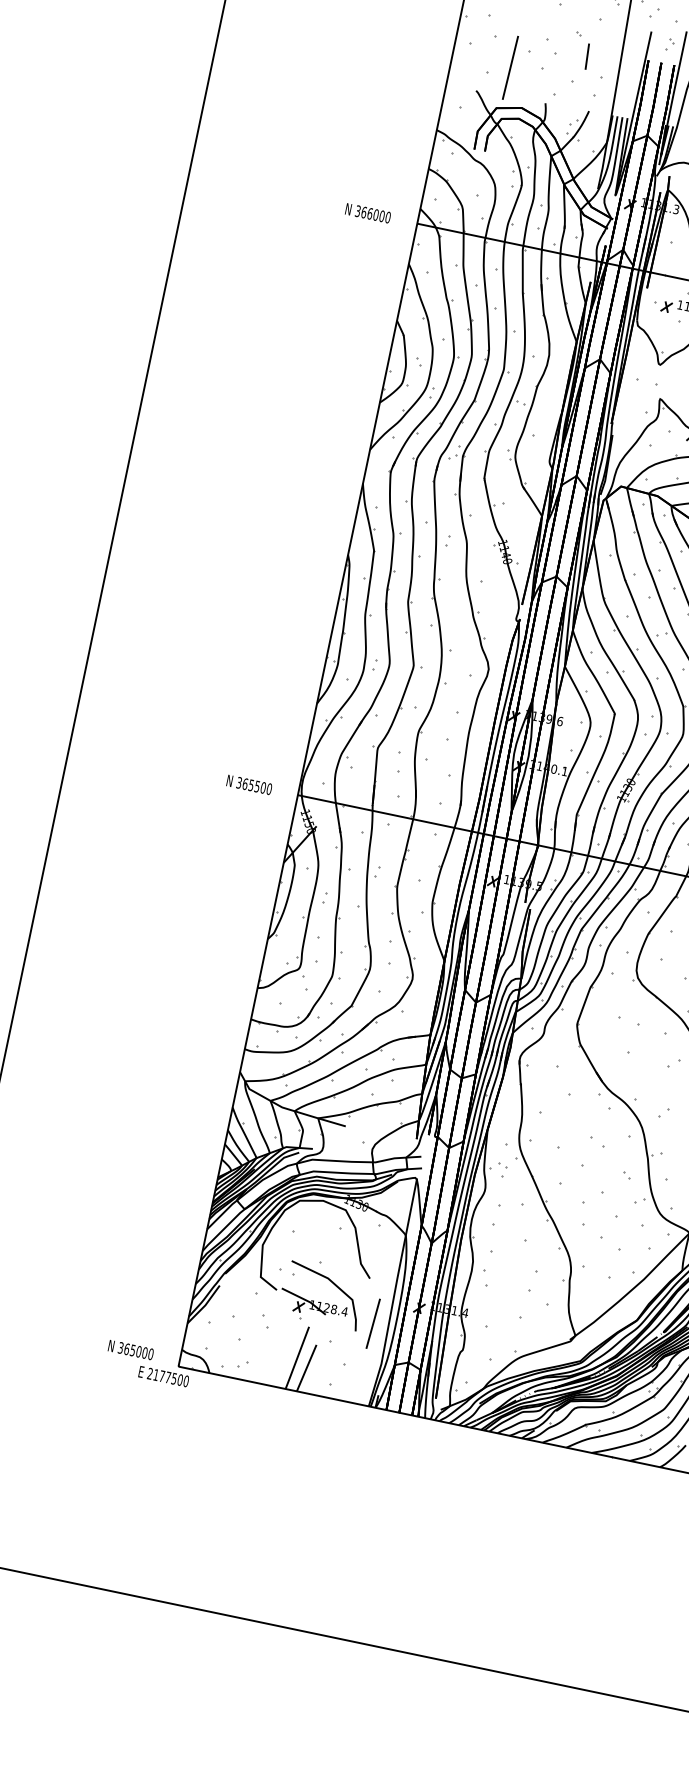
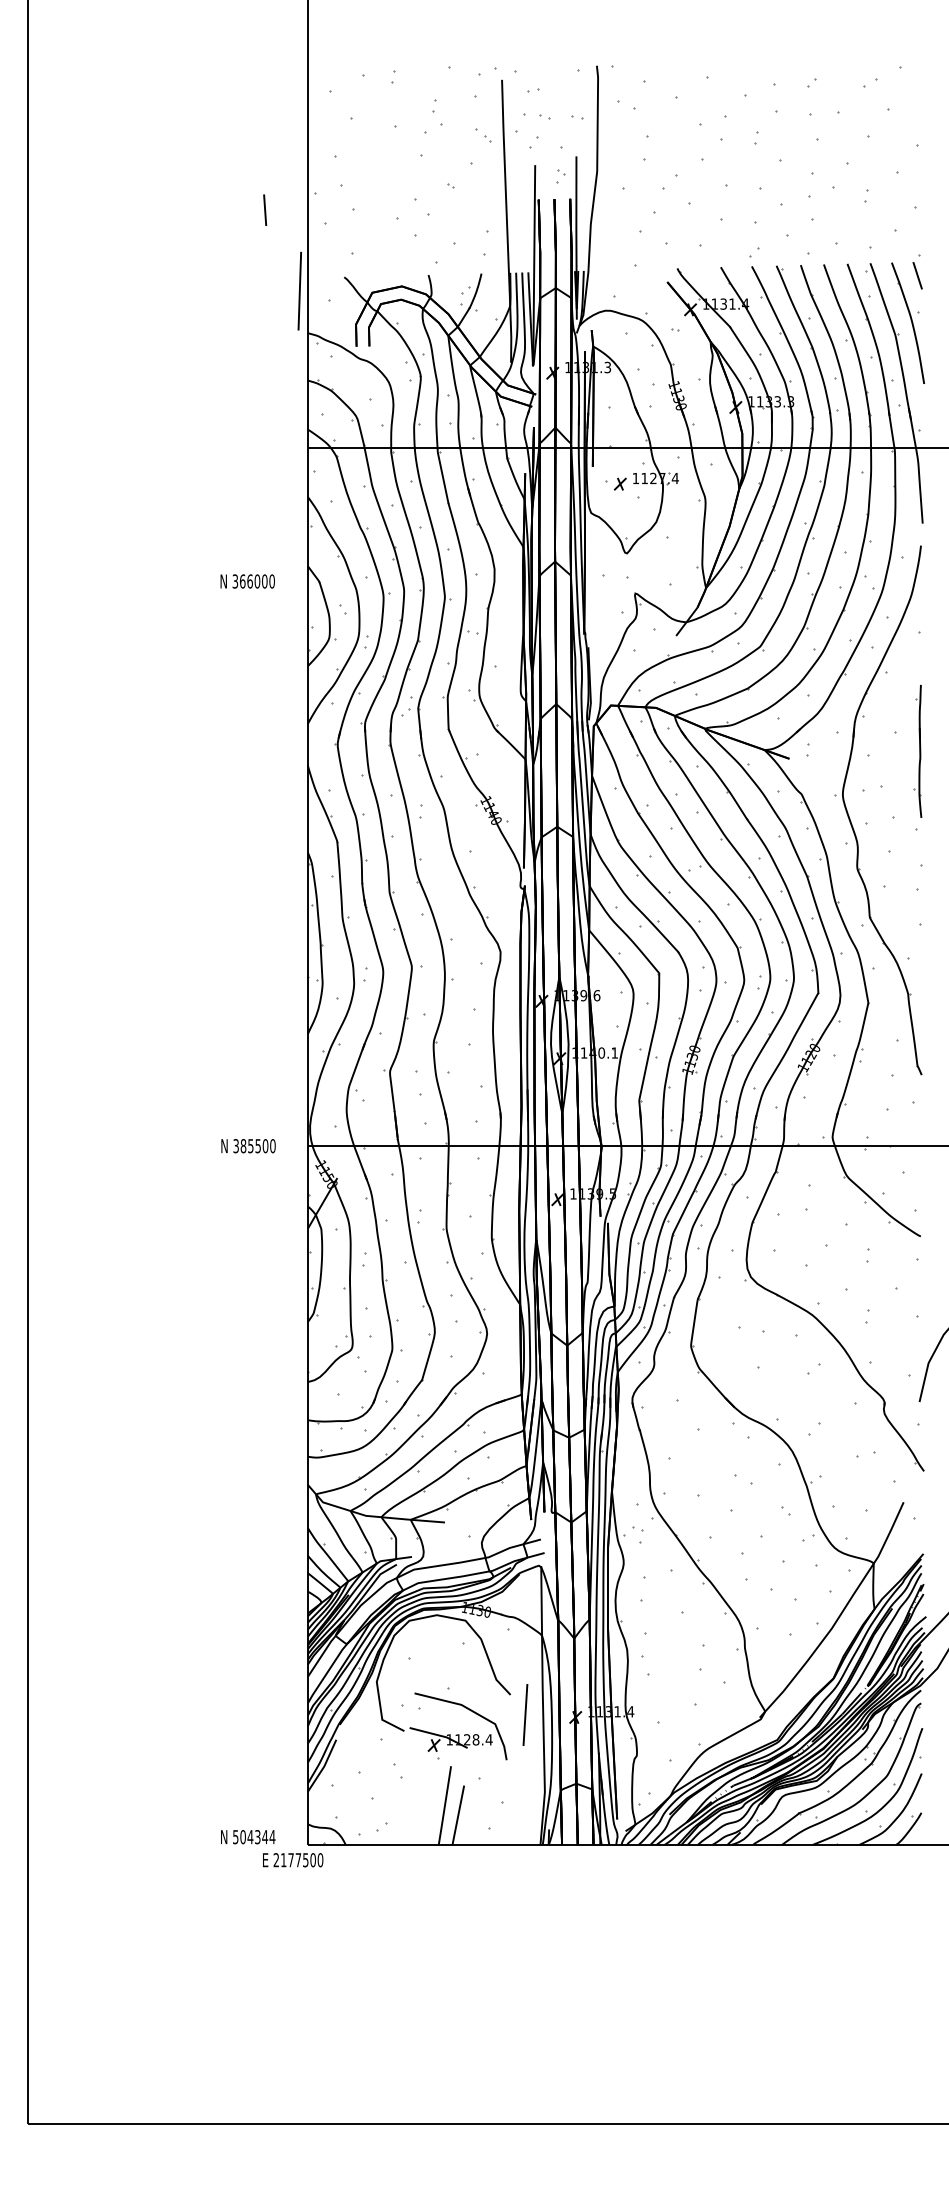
line: (587, 56) -> (265, 209), moved
line: (510, 67) -> (299, 290), moved
text: (367, 213) -> (247, 581), moved
text: (245, 784) -> (243, 1146), 365500 -> 385500
line: (373, 1323) -> (525, 1714), moved
text: (136, 1351) -> (254, 1837), 365000 -> 504344

